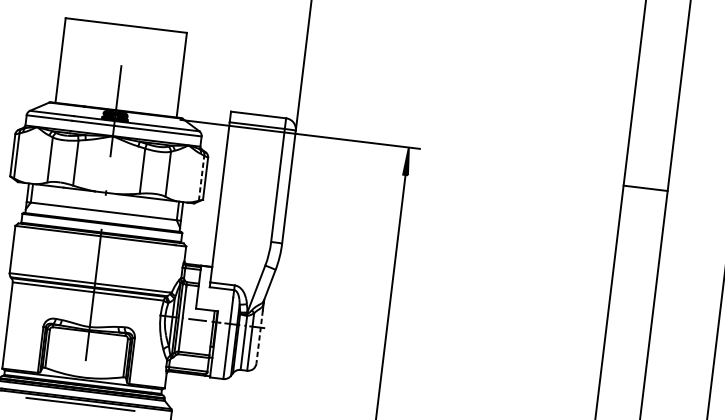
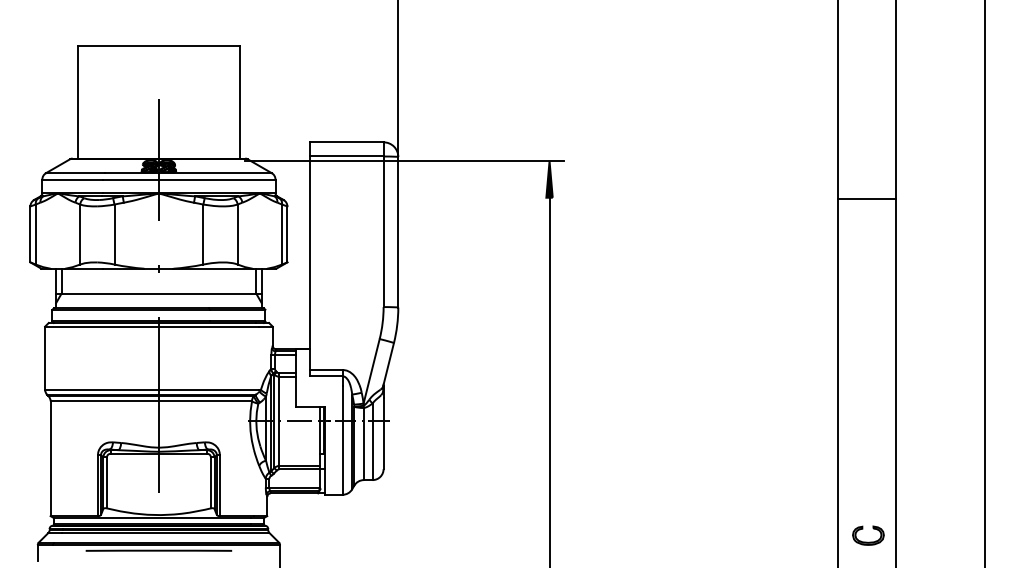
line: (201, 178) -> (282, 234), dashed -> solid
line: (645, 188) -> (866, 199), moved
line: (259, 337) -> (383, 434), dashed -> solid

